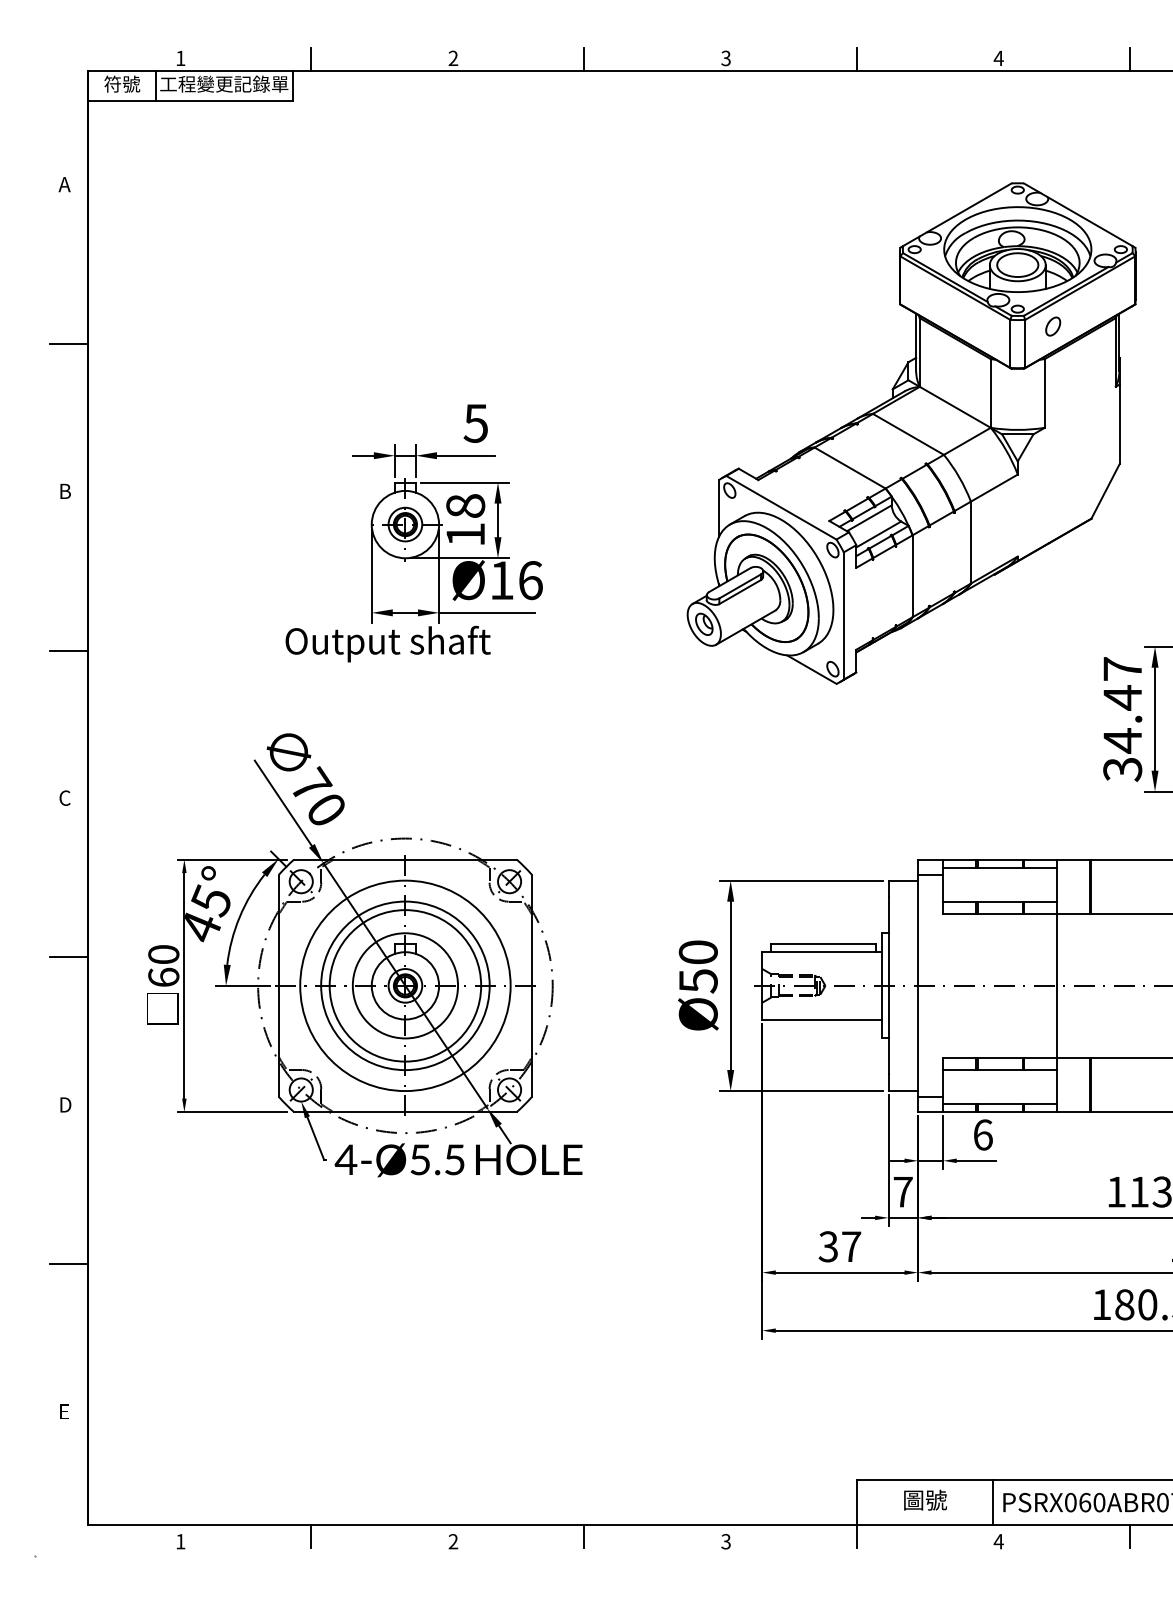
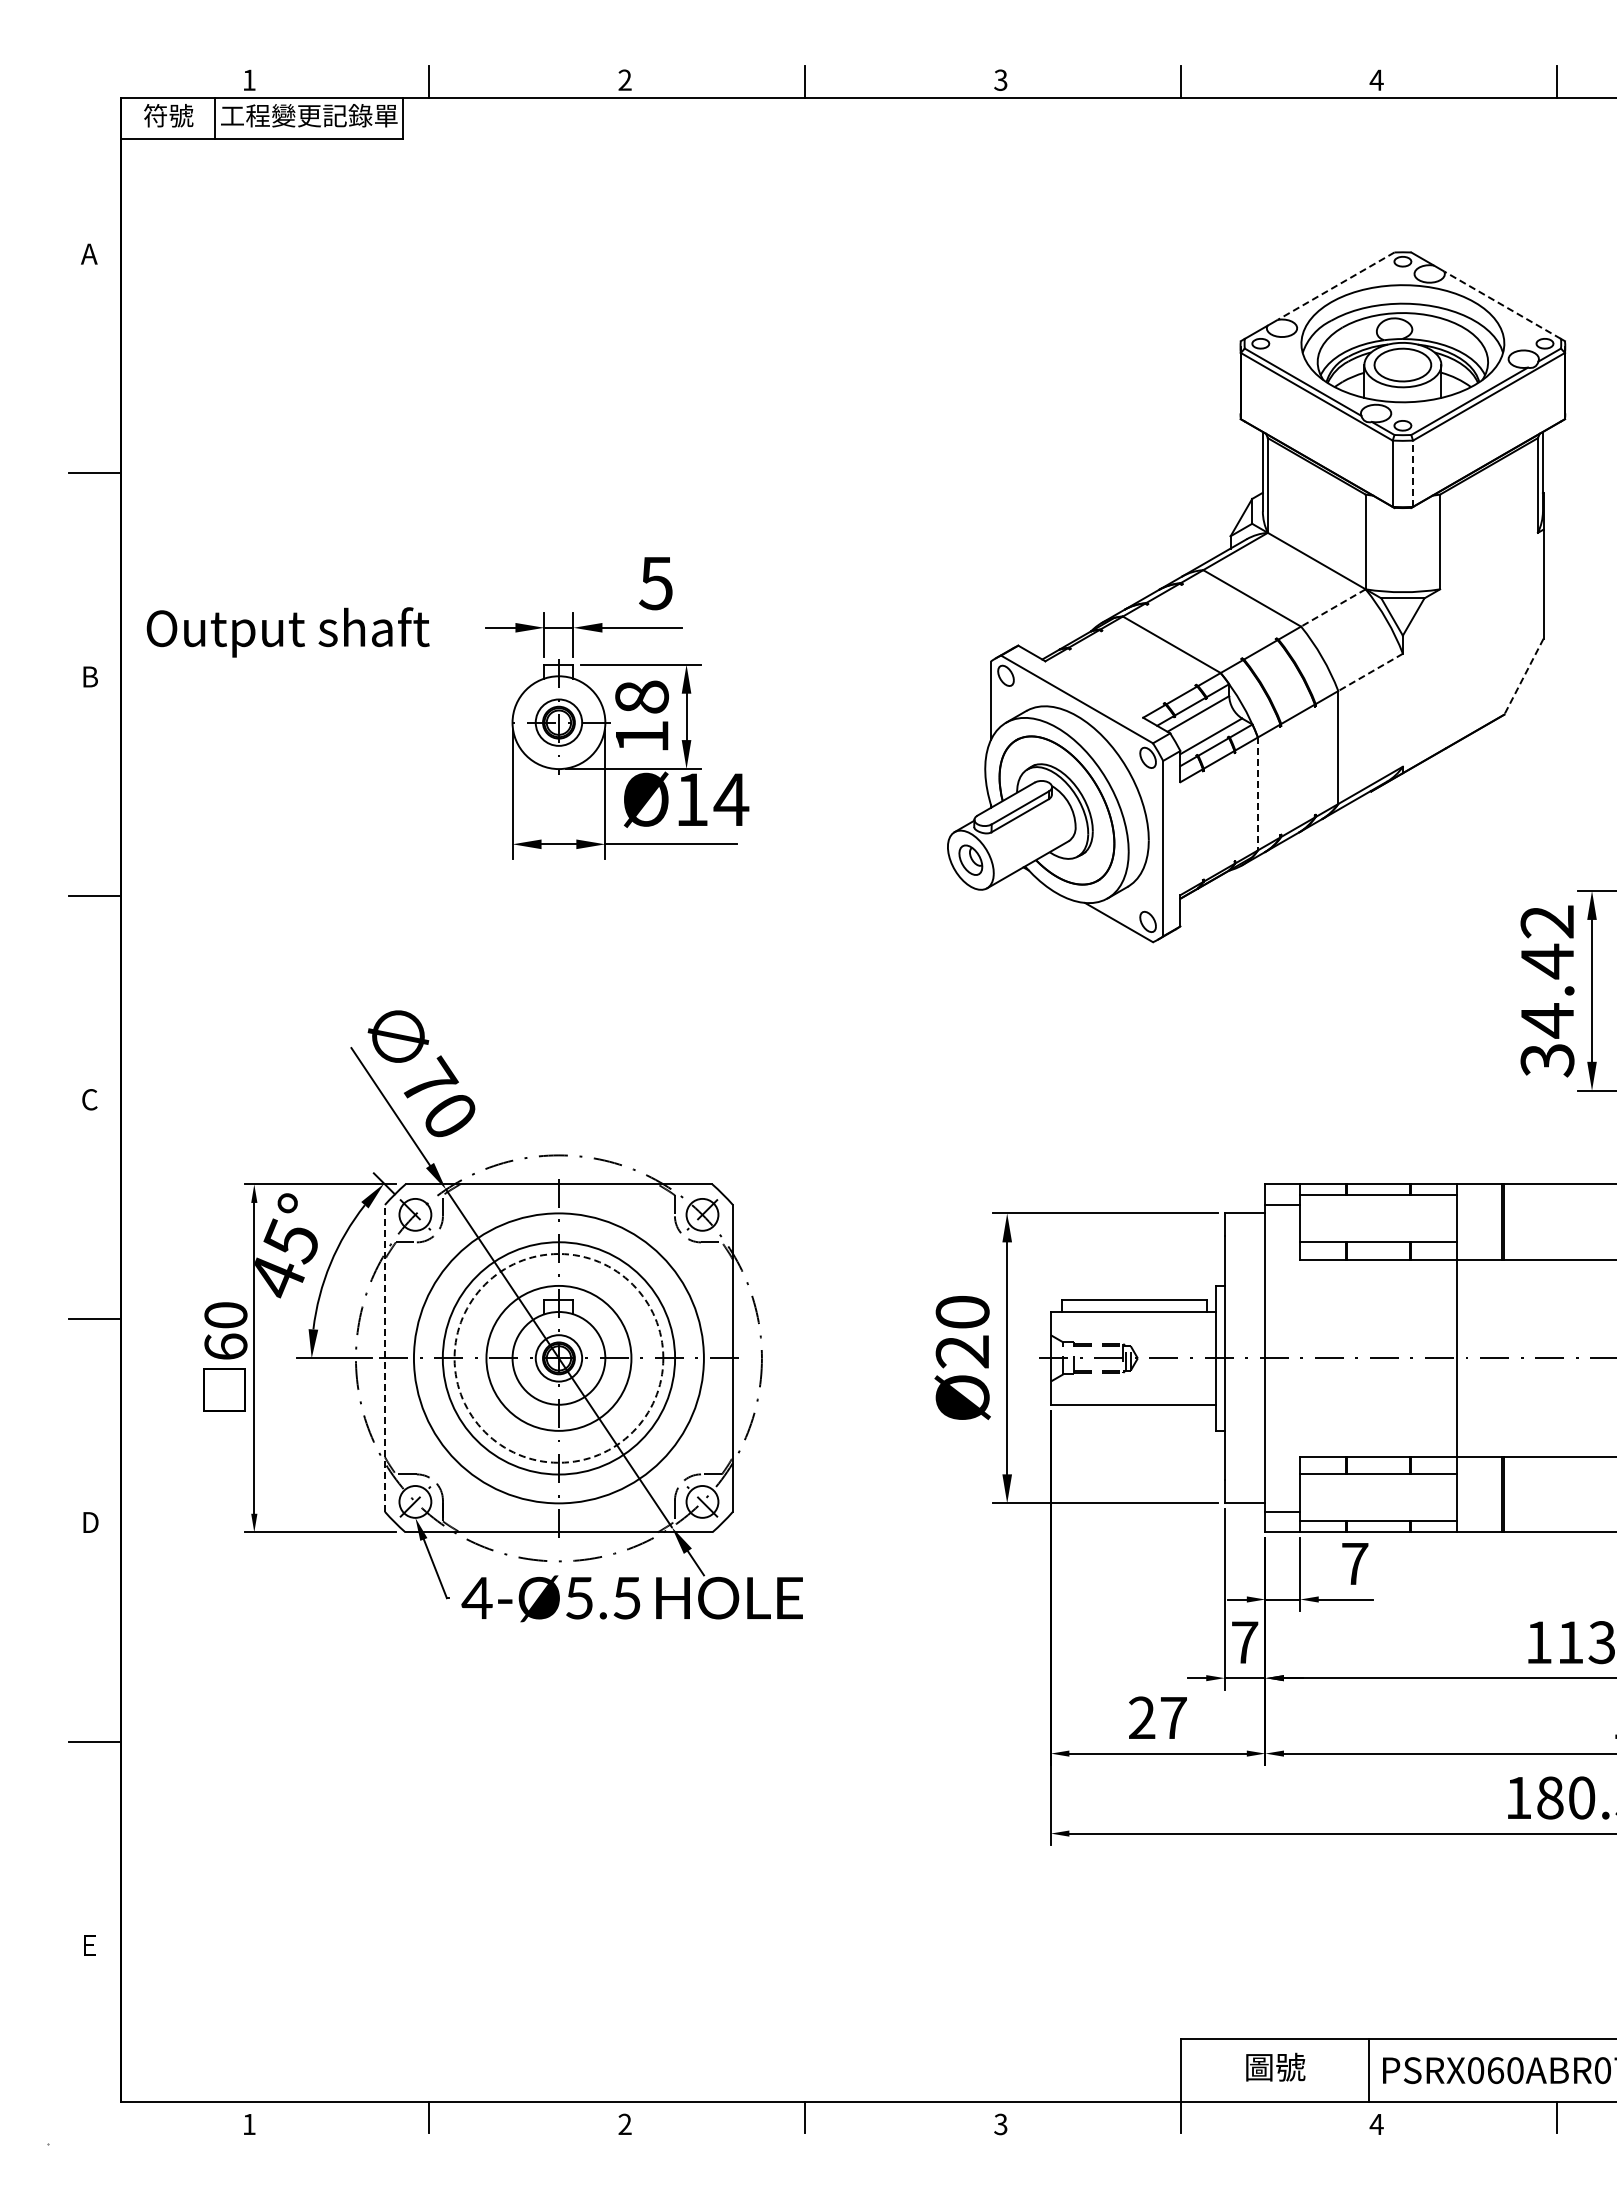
line: (968, 208) -> (1335, 286), solid -> dashed
line: (1090, 221) -> (1502, 304), solid -> dashed
part: (1053, 326) -> (1451, 449), removed
line: (1025, 343) -> (1413, 473), solid -> dashed
line: (966, 441) -> (1332, 608), solid -> dashed
line: (994, 488) -> (1370, 672), solid -> dashed
line: (1105, 491) -> (1523, 676), solid -> dashed
line: (912, 576) -> (1257, 794), solid -> dashed
text: (530, 580) -> (731, 799), Ø16 -> Ø14
text: (387, 644) -> (287, 632), moved
text: (1121, 668) -> (1546, 921), 34.47 -> 34.42
text: (698, 981) -> (962, 1352), Ø50 -> Ø20
line: (278, 985) -> (384, 1357), solid -> dashed
circle: (405, 985) -> (558, 1358), solid -> dashed
text: (983, 1134) -> (1355, 1563), 6 -> 7
text: (828, 1246) -> (1141, 1717), 37 -> 27

